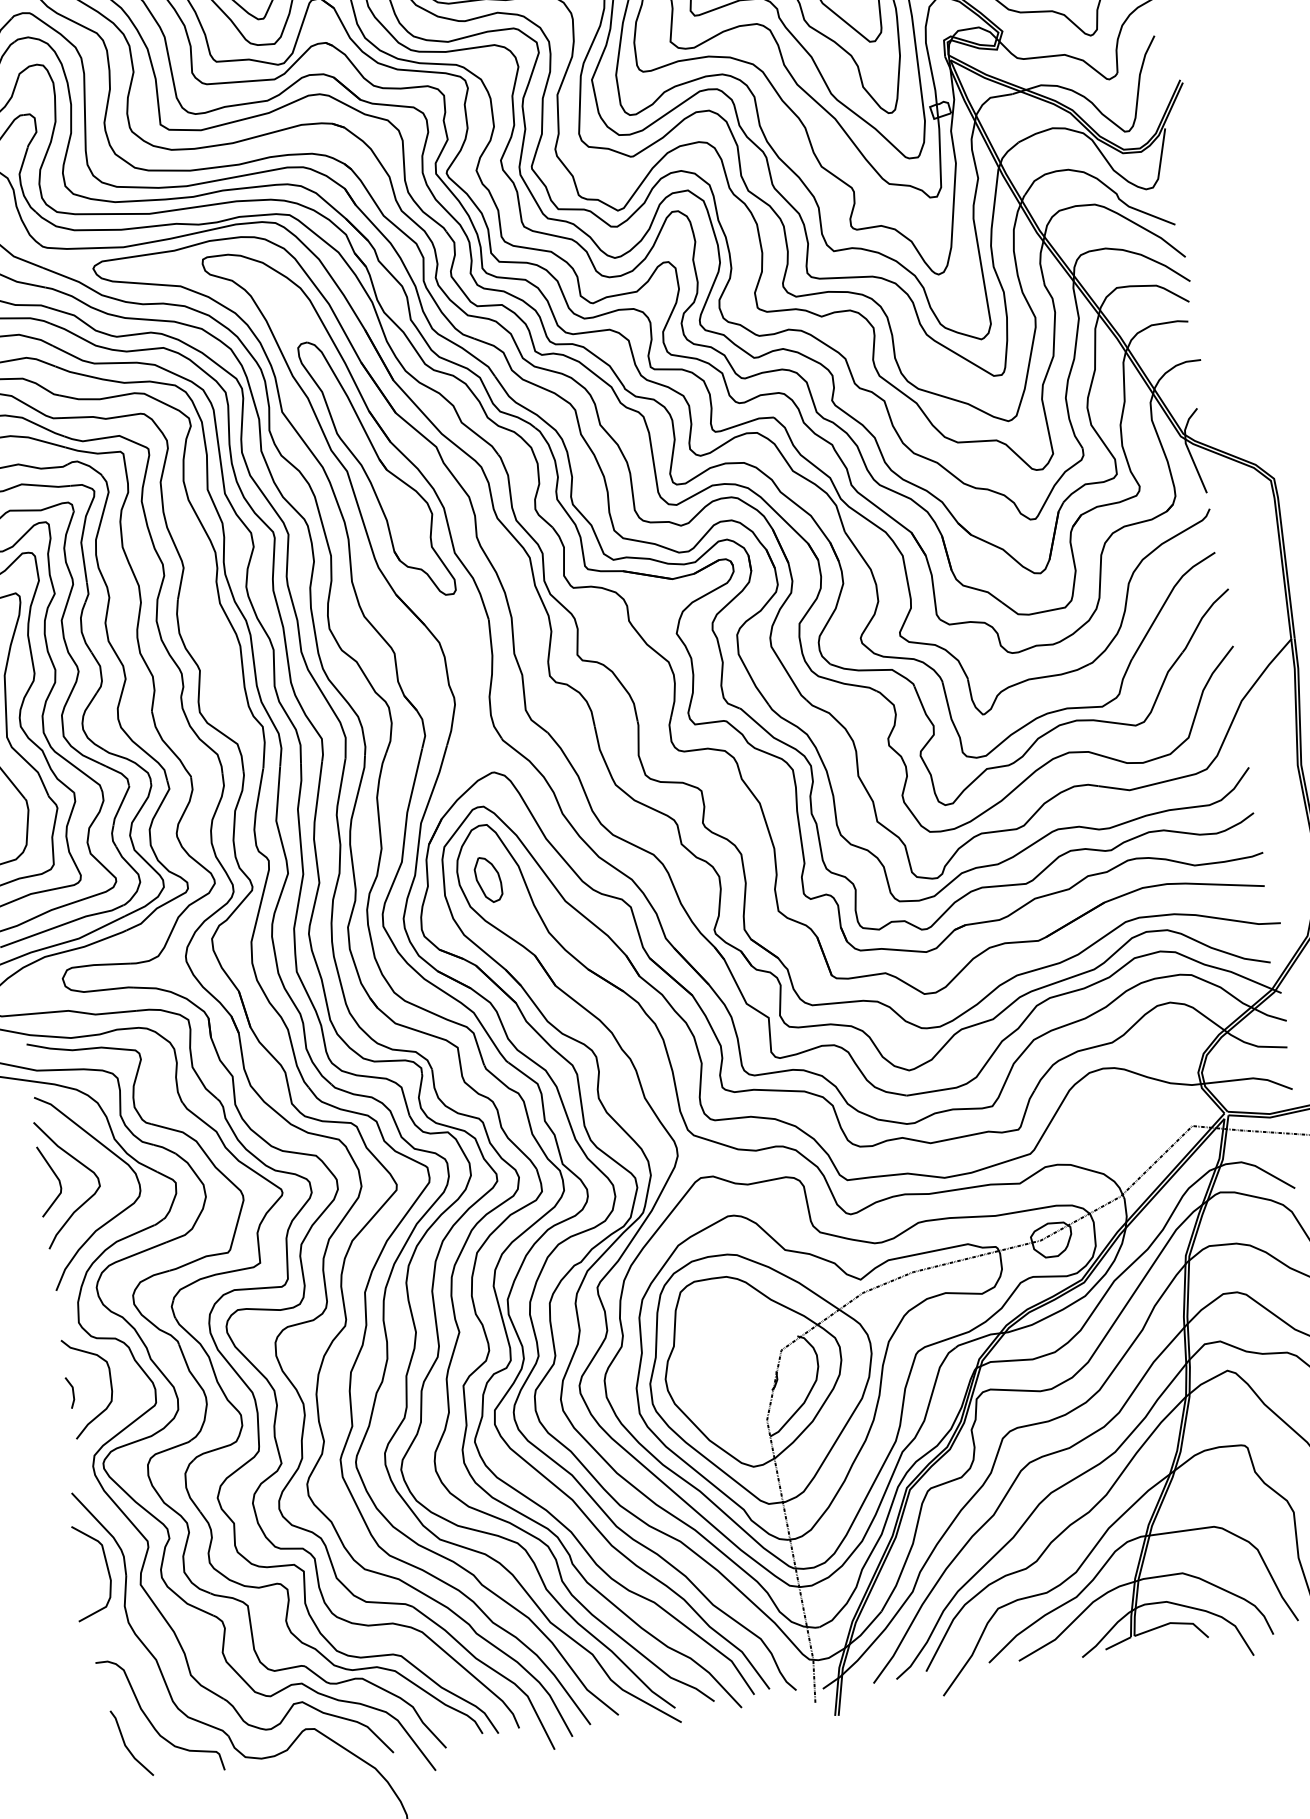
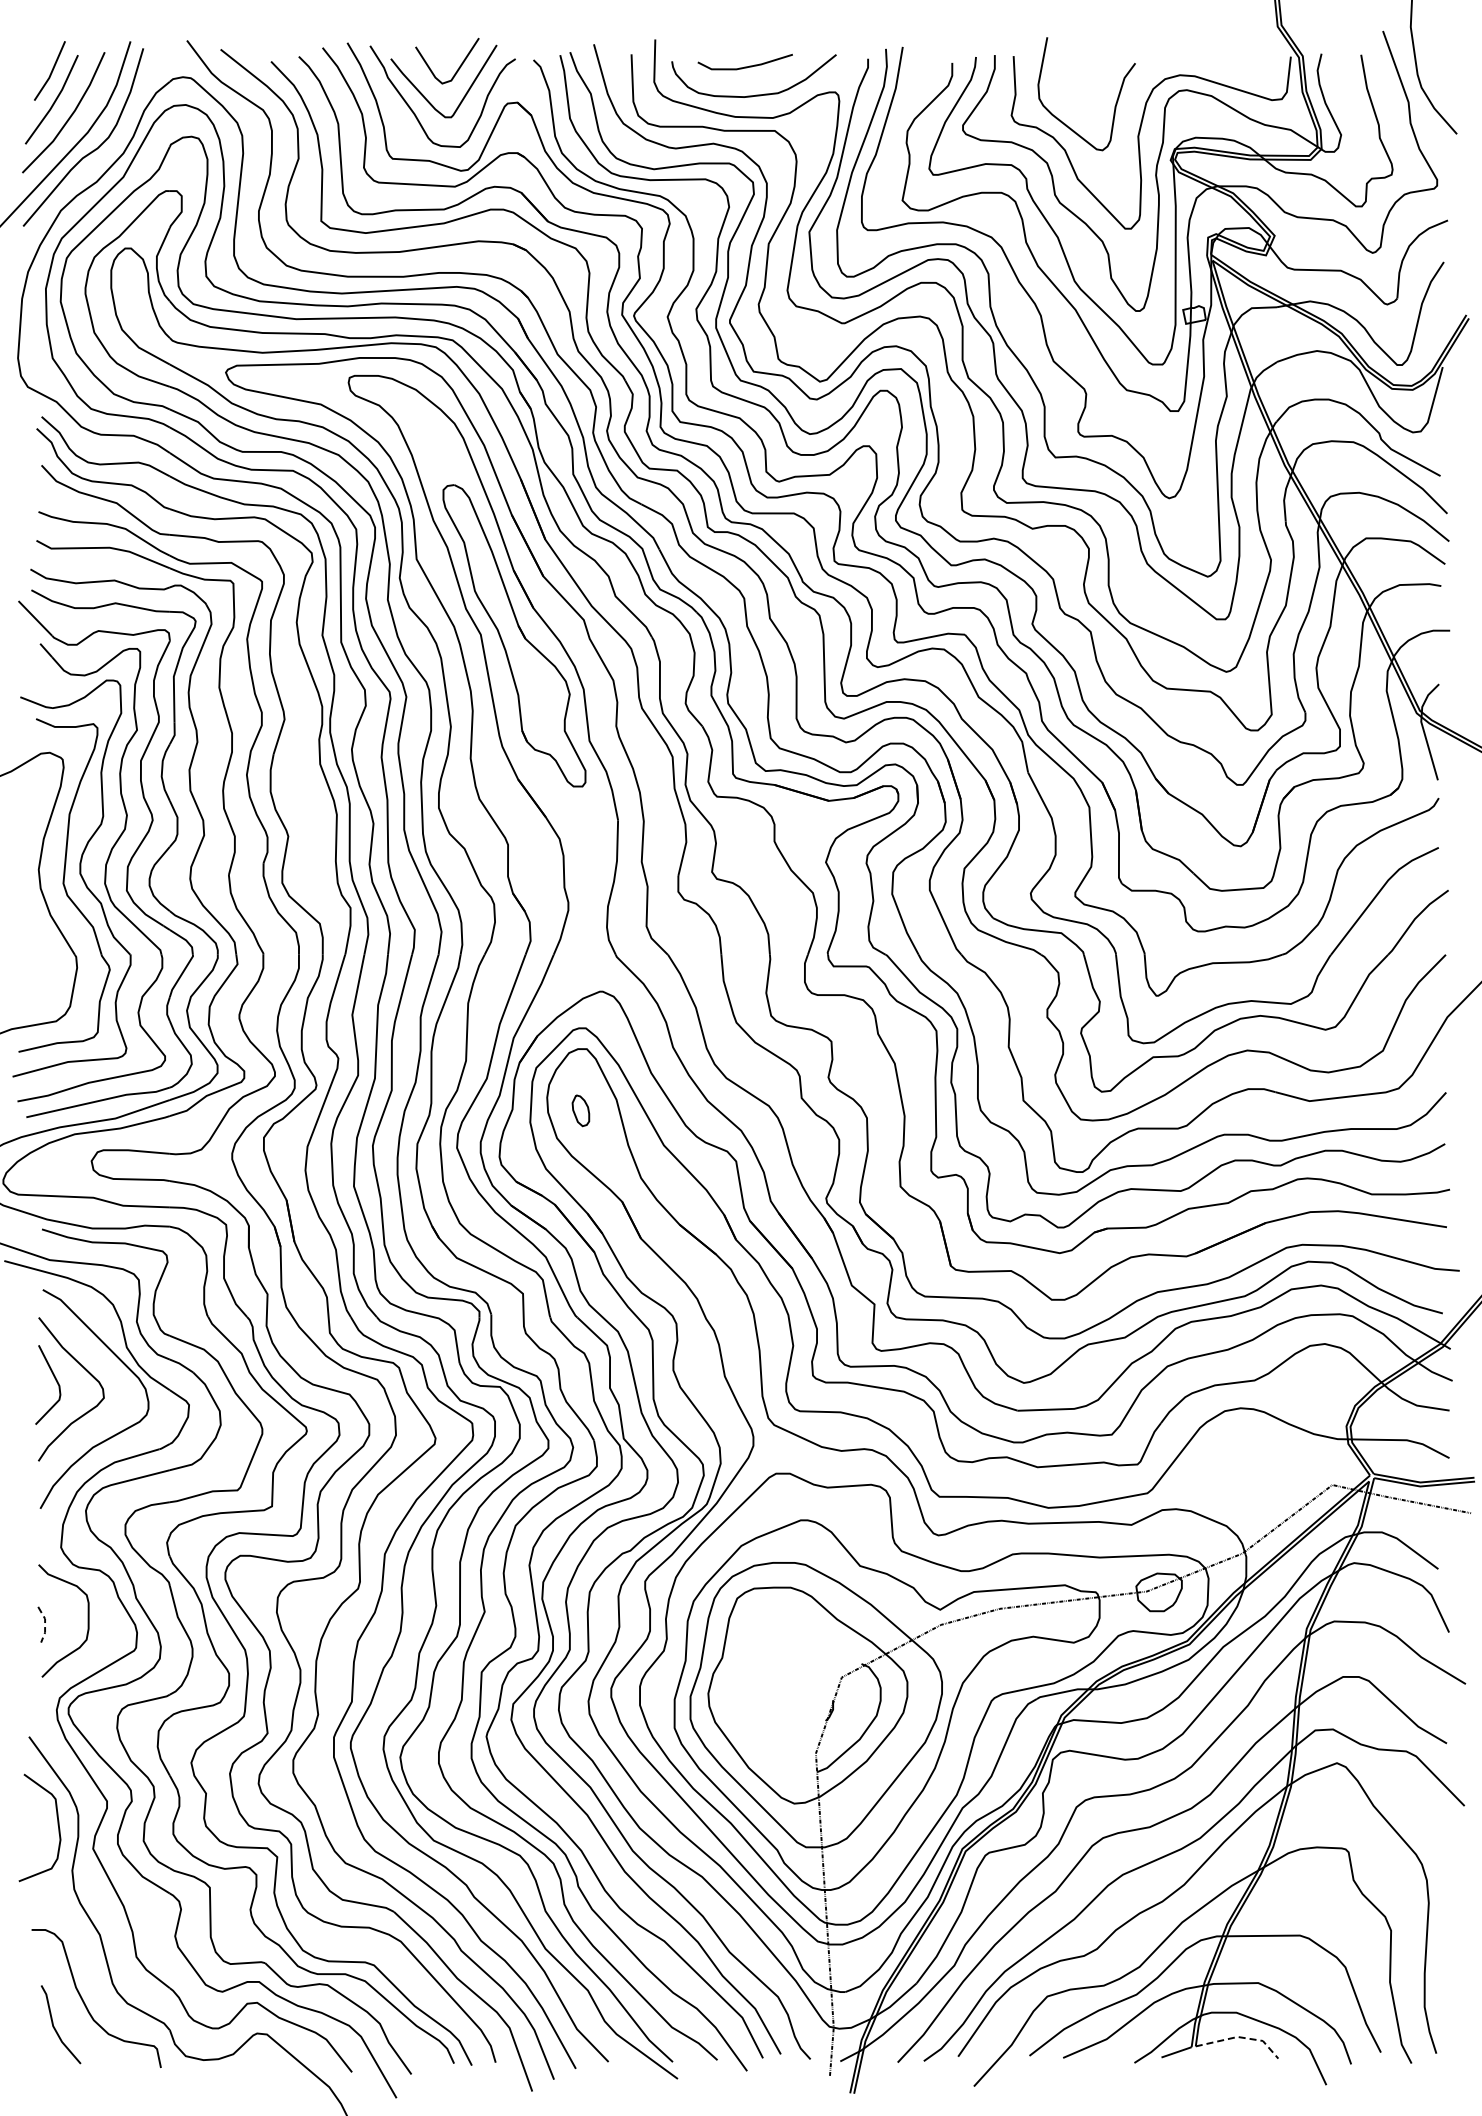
part: (488, 879) -> (580, 1110), size x0.6
line: (73, 1392) -> (45, 1624), solid -> dashed
line: (1173, 1623) -> (1241, 2037), solid -> dashed

